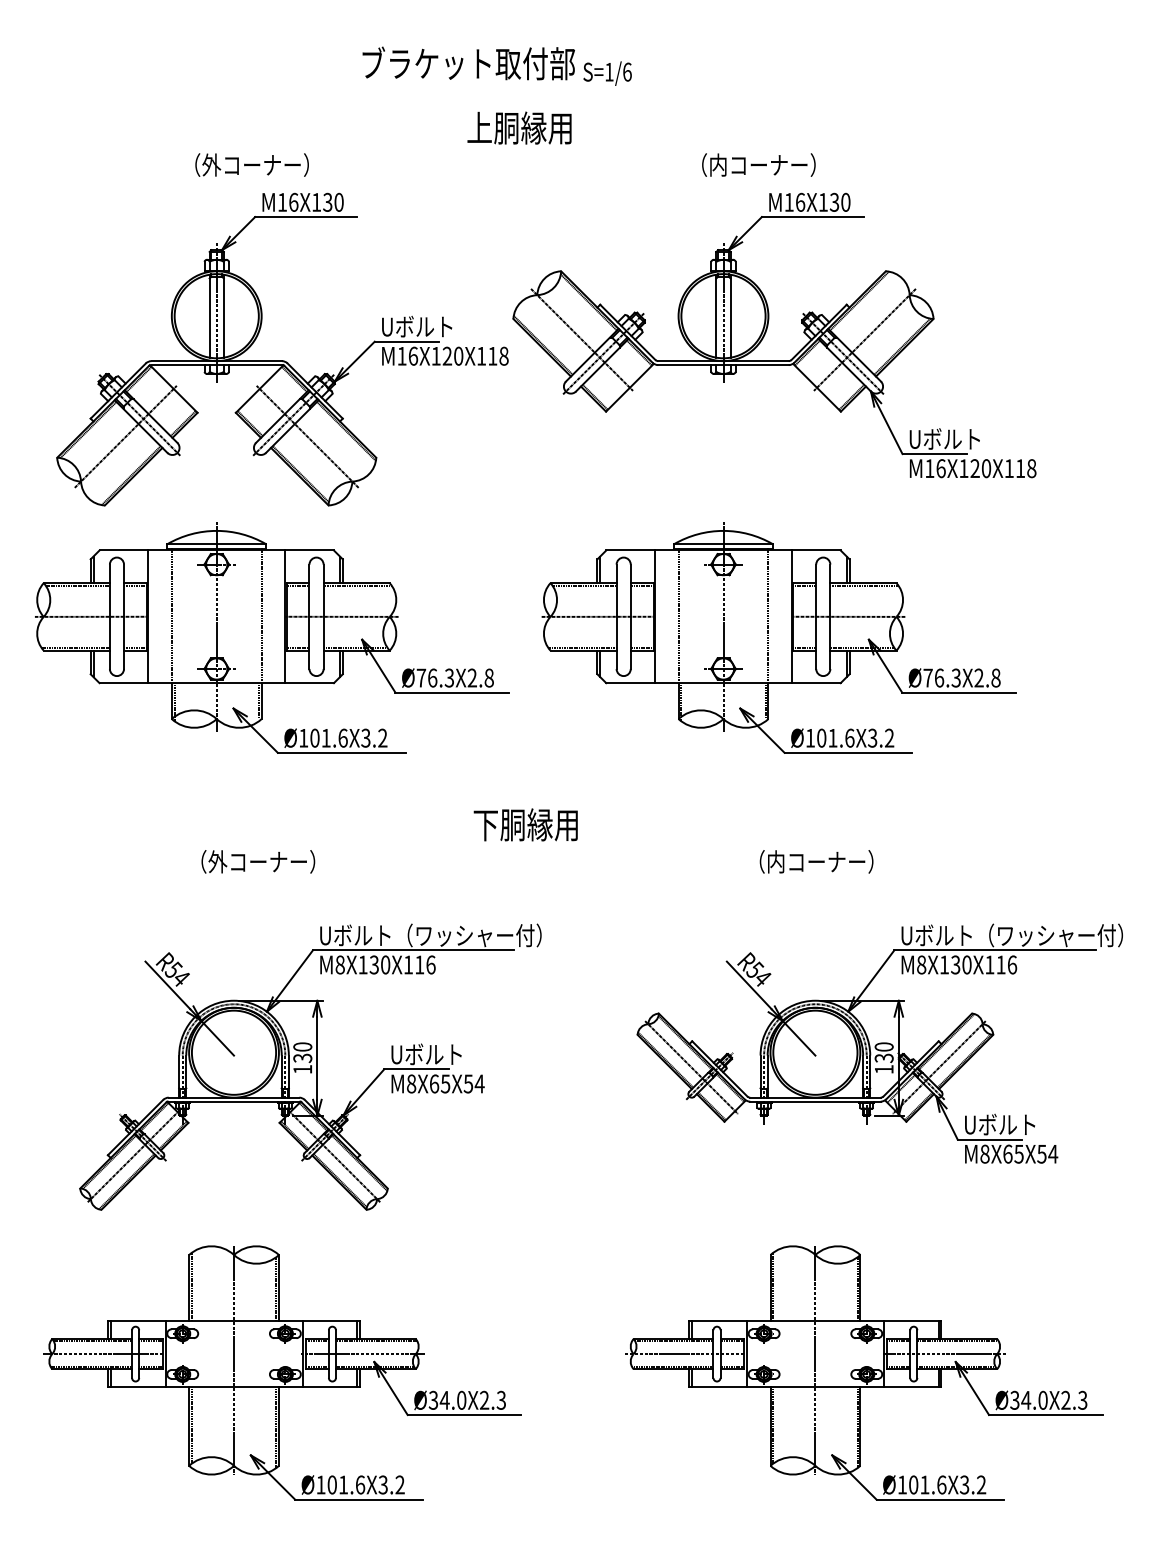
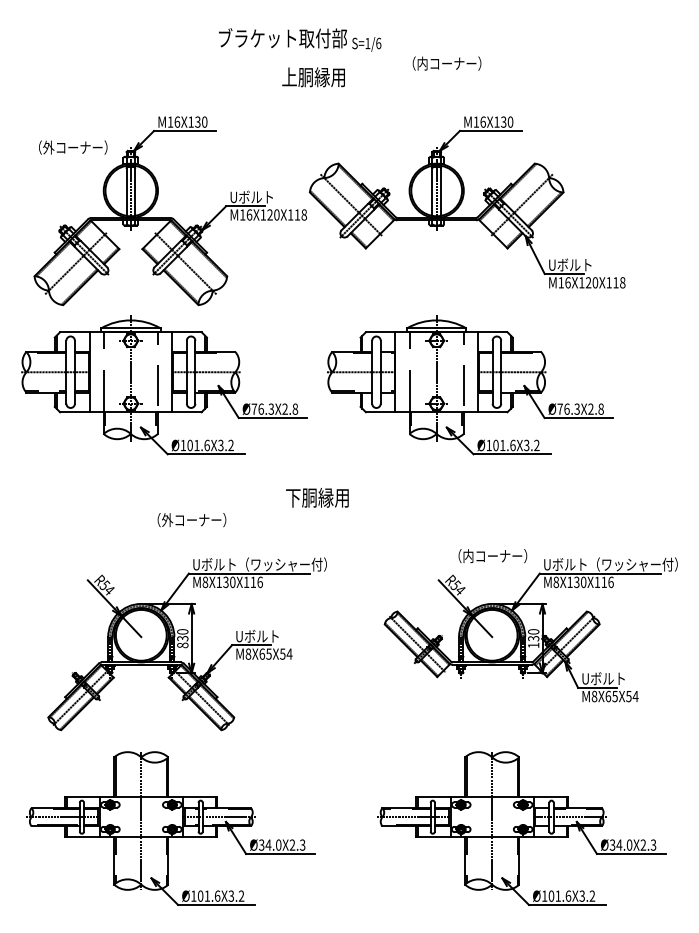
text: (252, 164) -> (73, 147), moved
text: (757, 164) -> (446, 63), moved
text: (257, 862) -> (191, 520), moved
text: (815, 862) -> (492, 556), moved
text: (302, 1069) -> (182, 645), 130 -> 830

